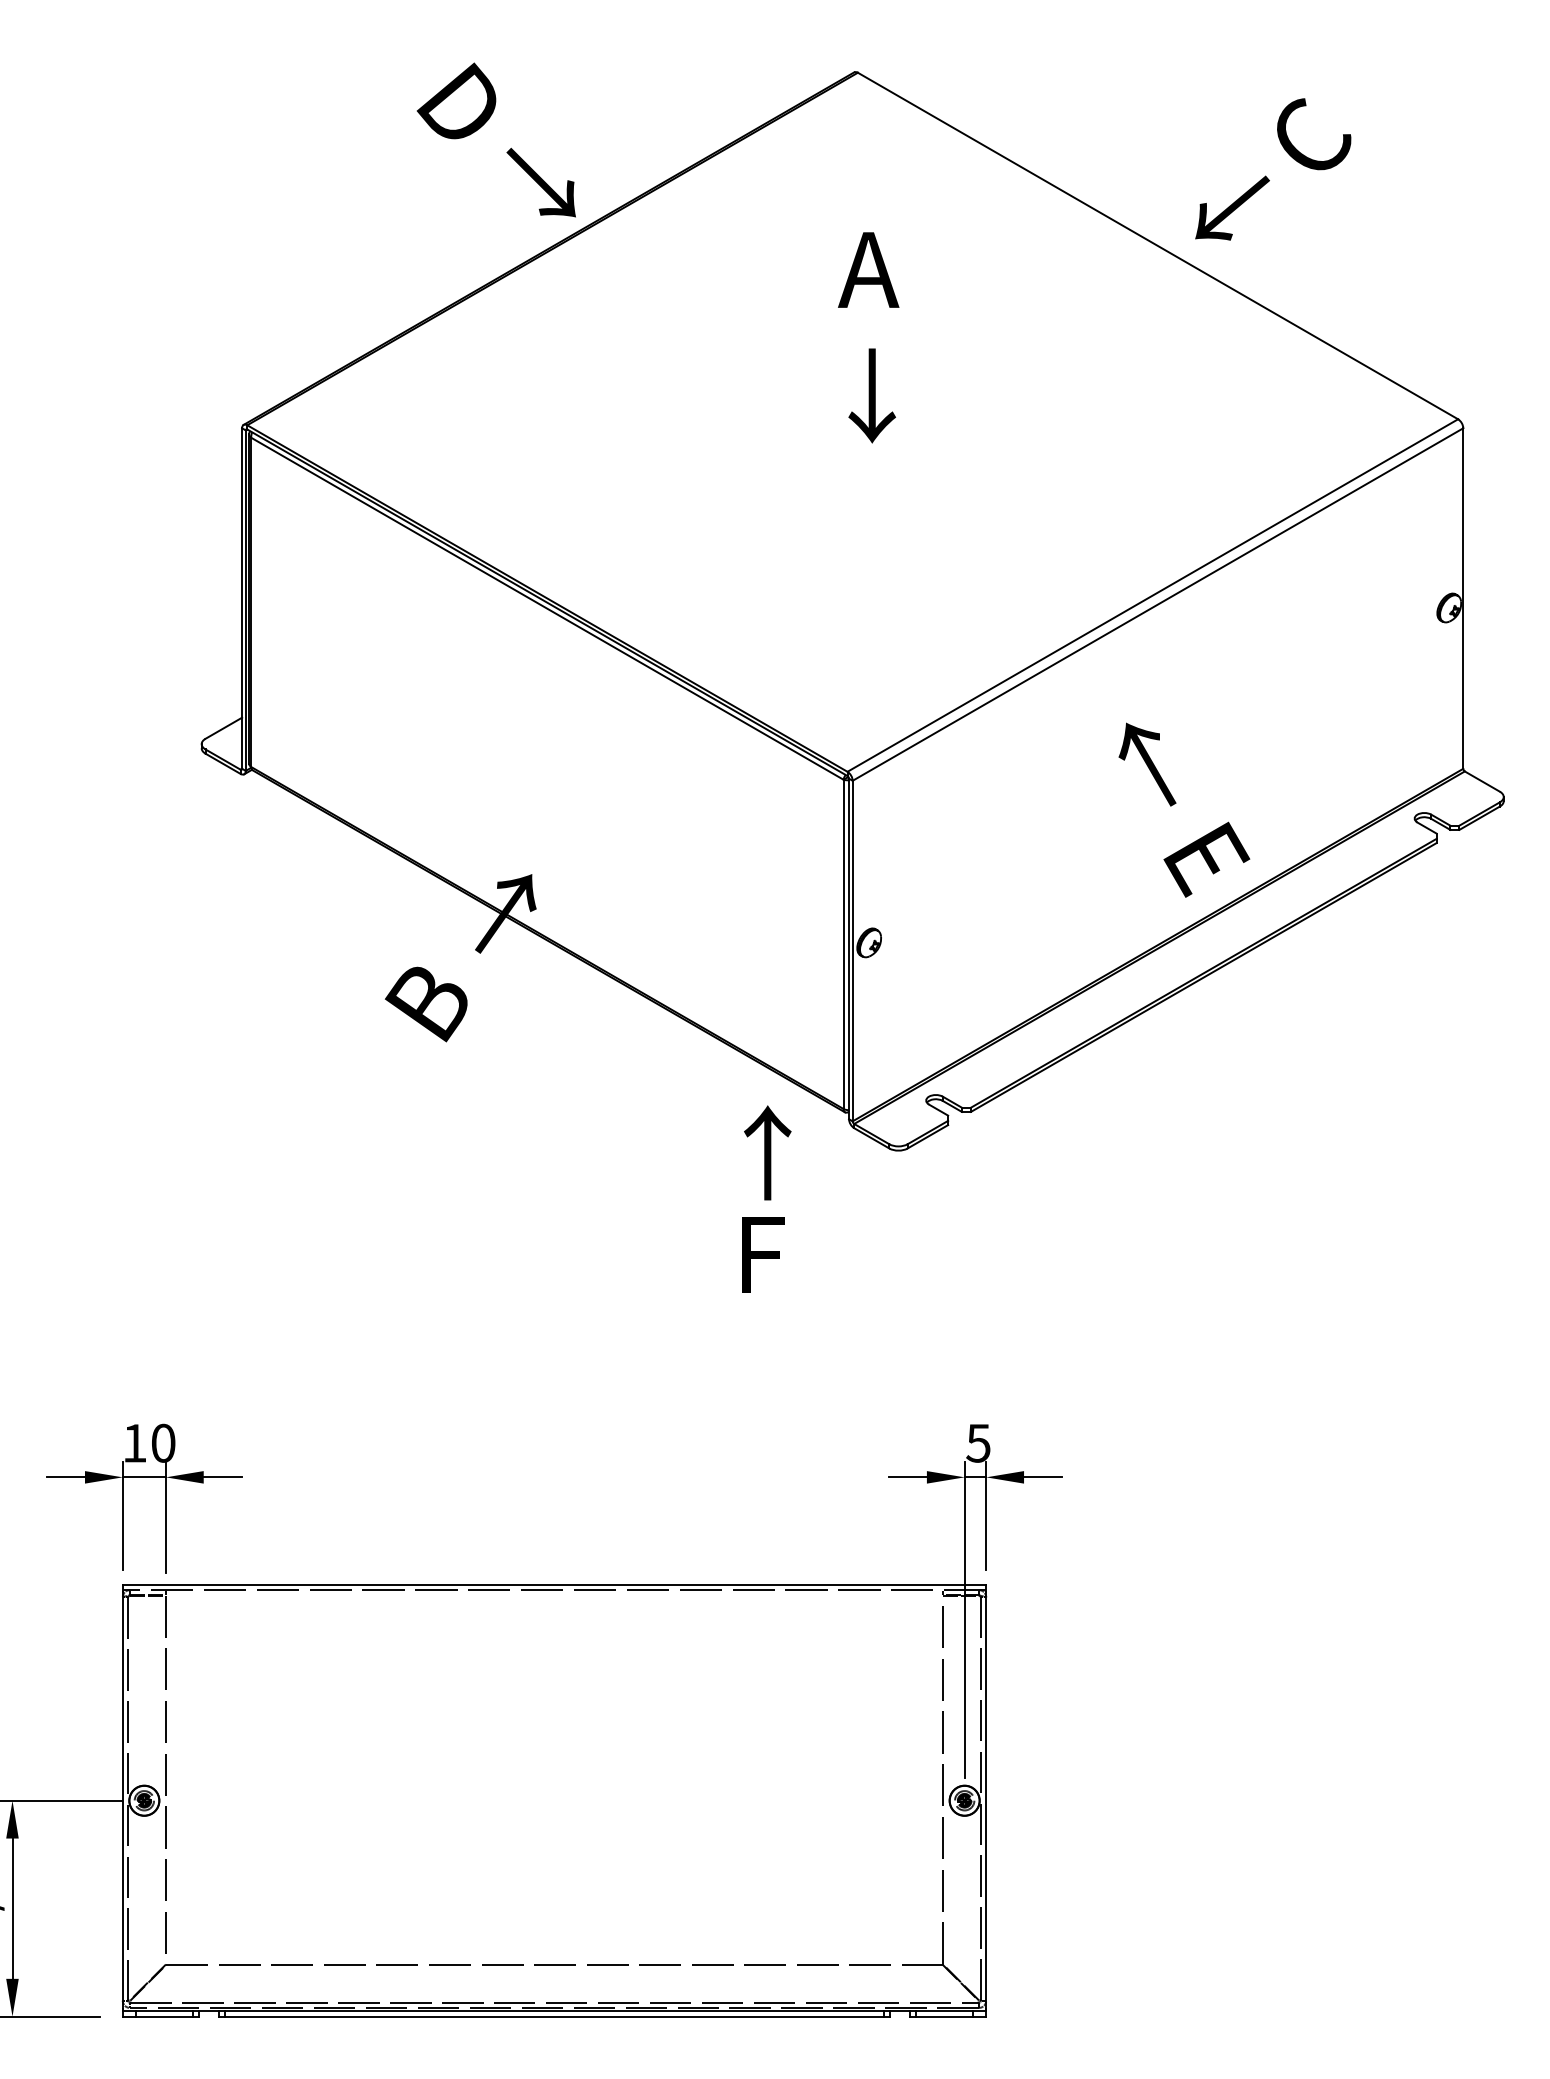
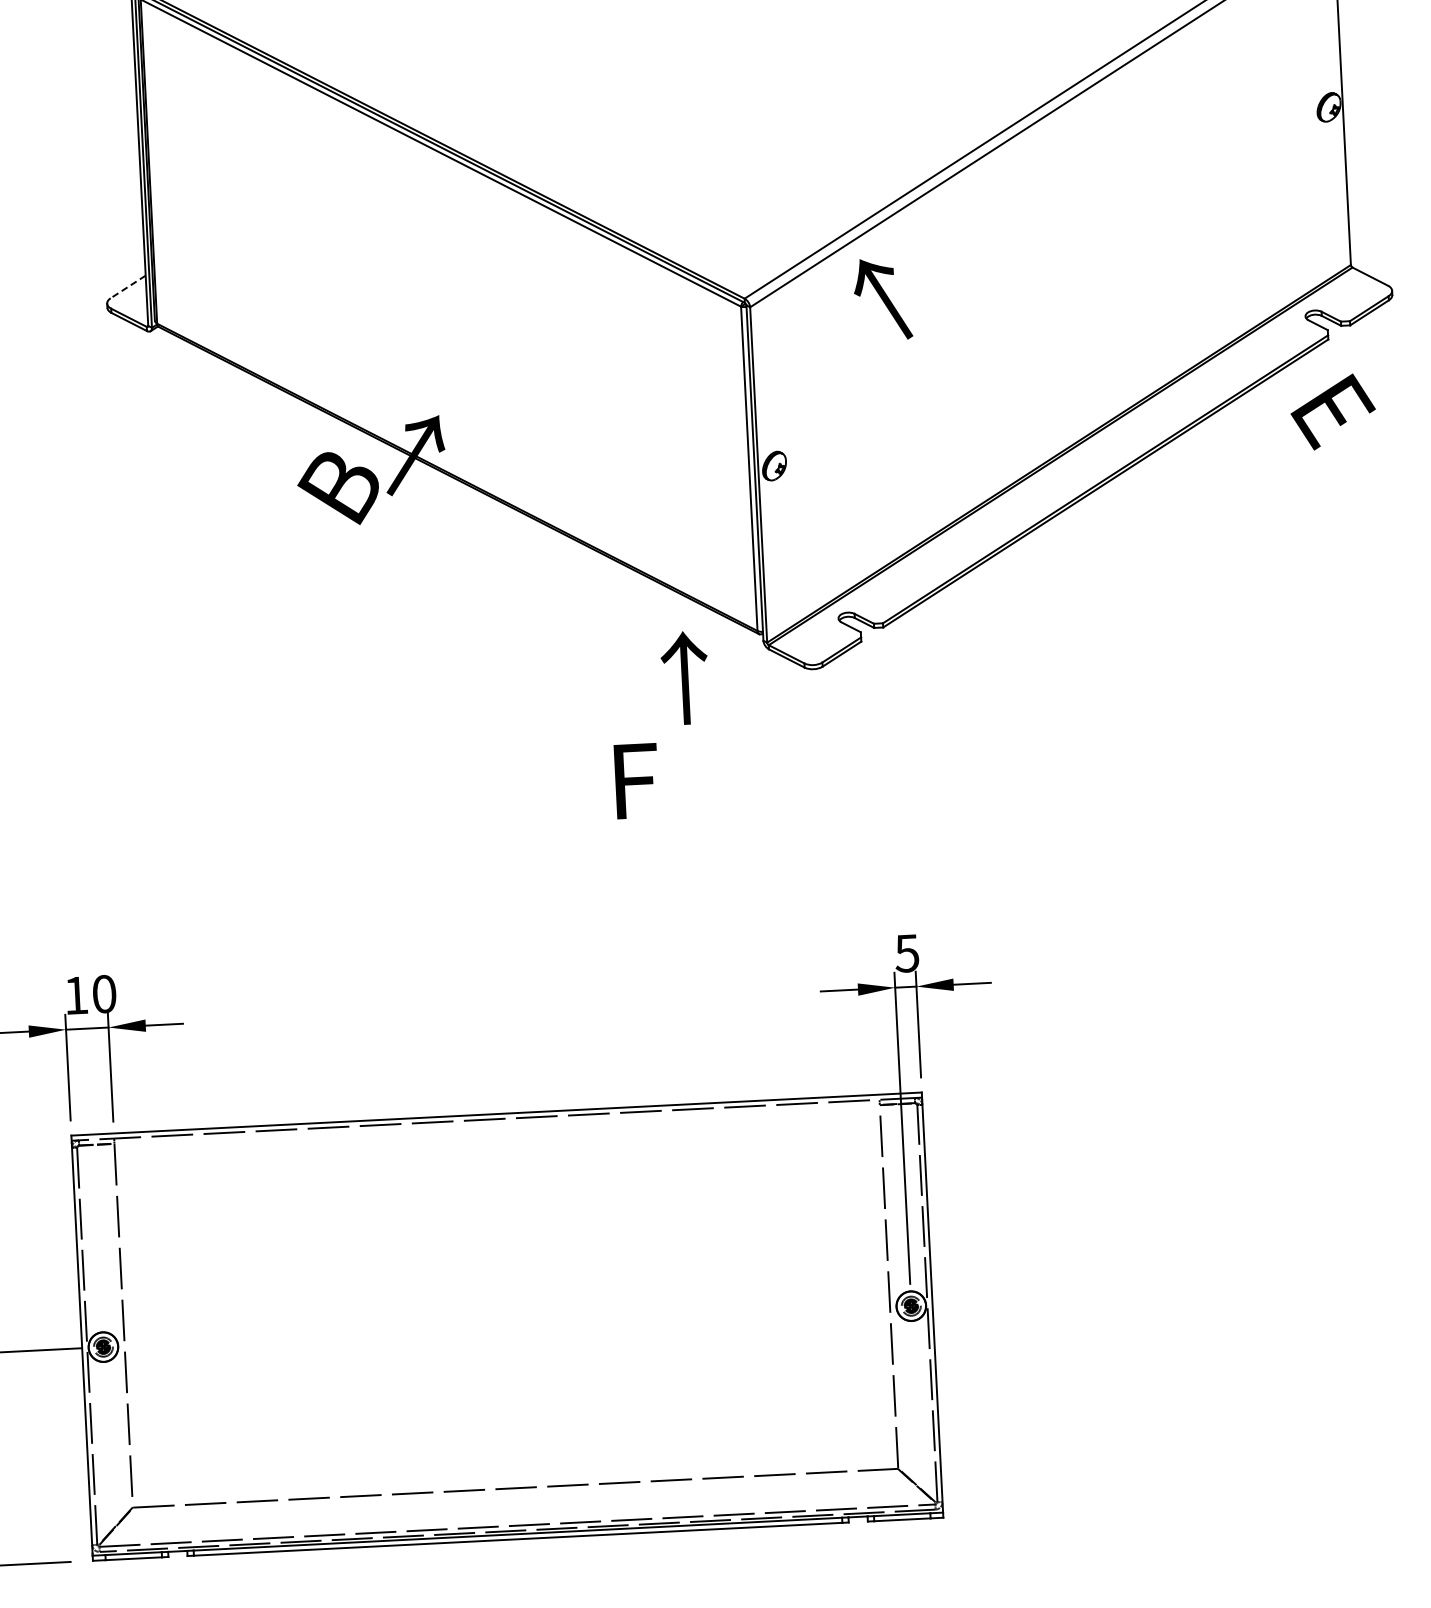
line: (223, 728) -> (127, 287), solid -> dashed
text: (1147, 764) -> (882, 299), moved
text: (1206, 859) -> (1332, 411), moved
text: (426, 1004) -> (338, 488), moved
text: (763, 1254) -> (636, 780), moved

